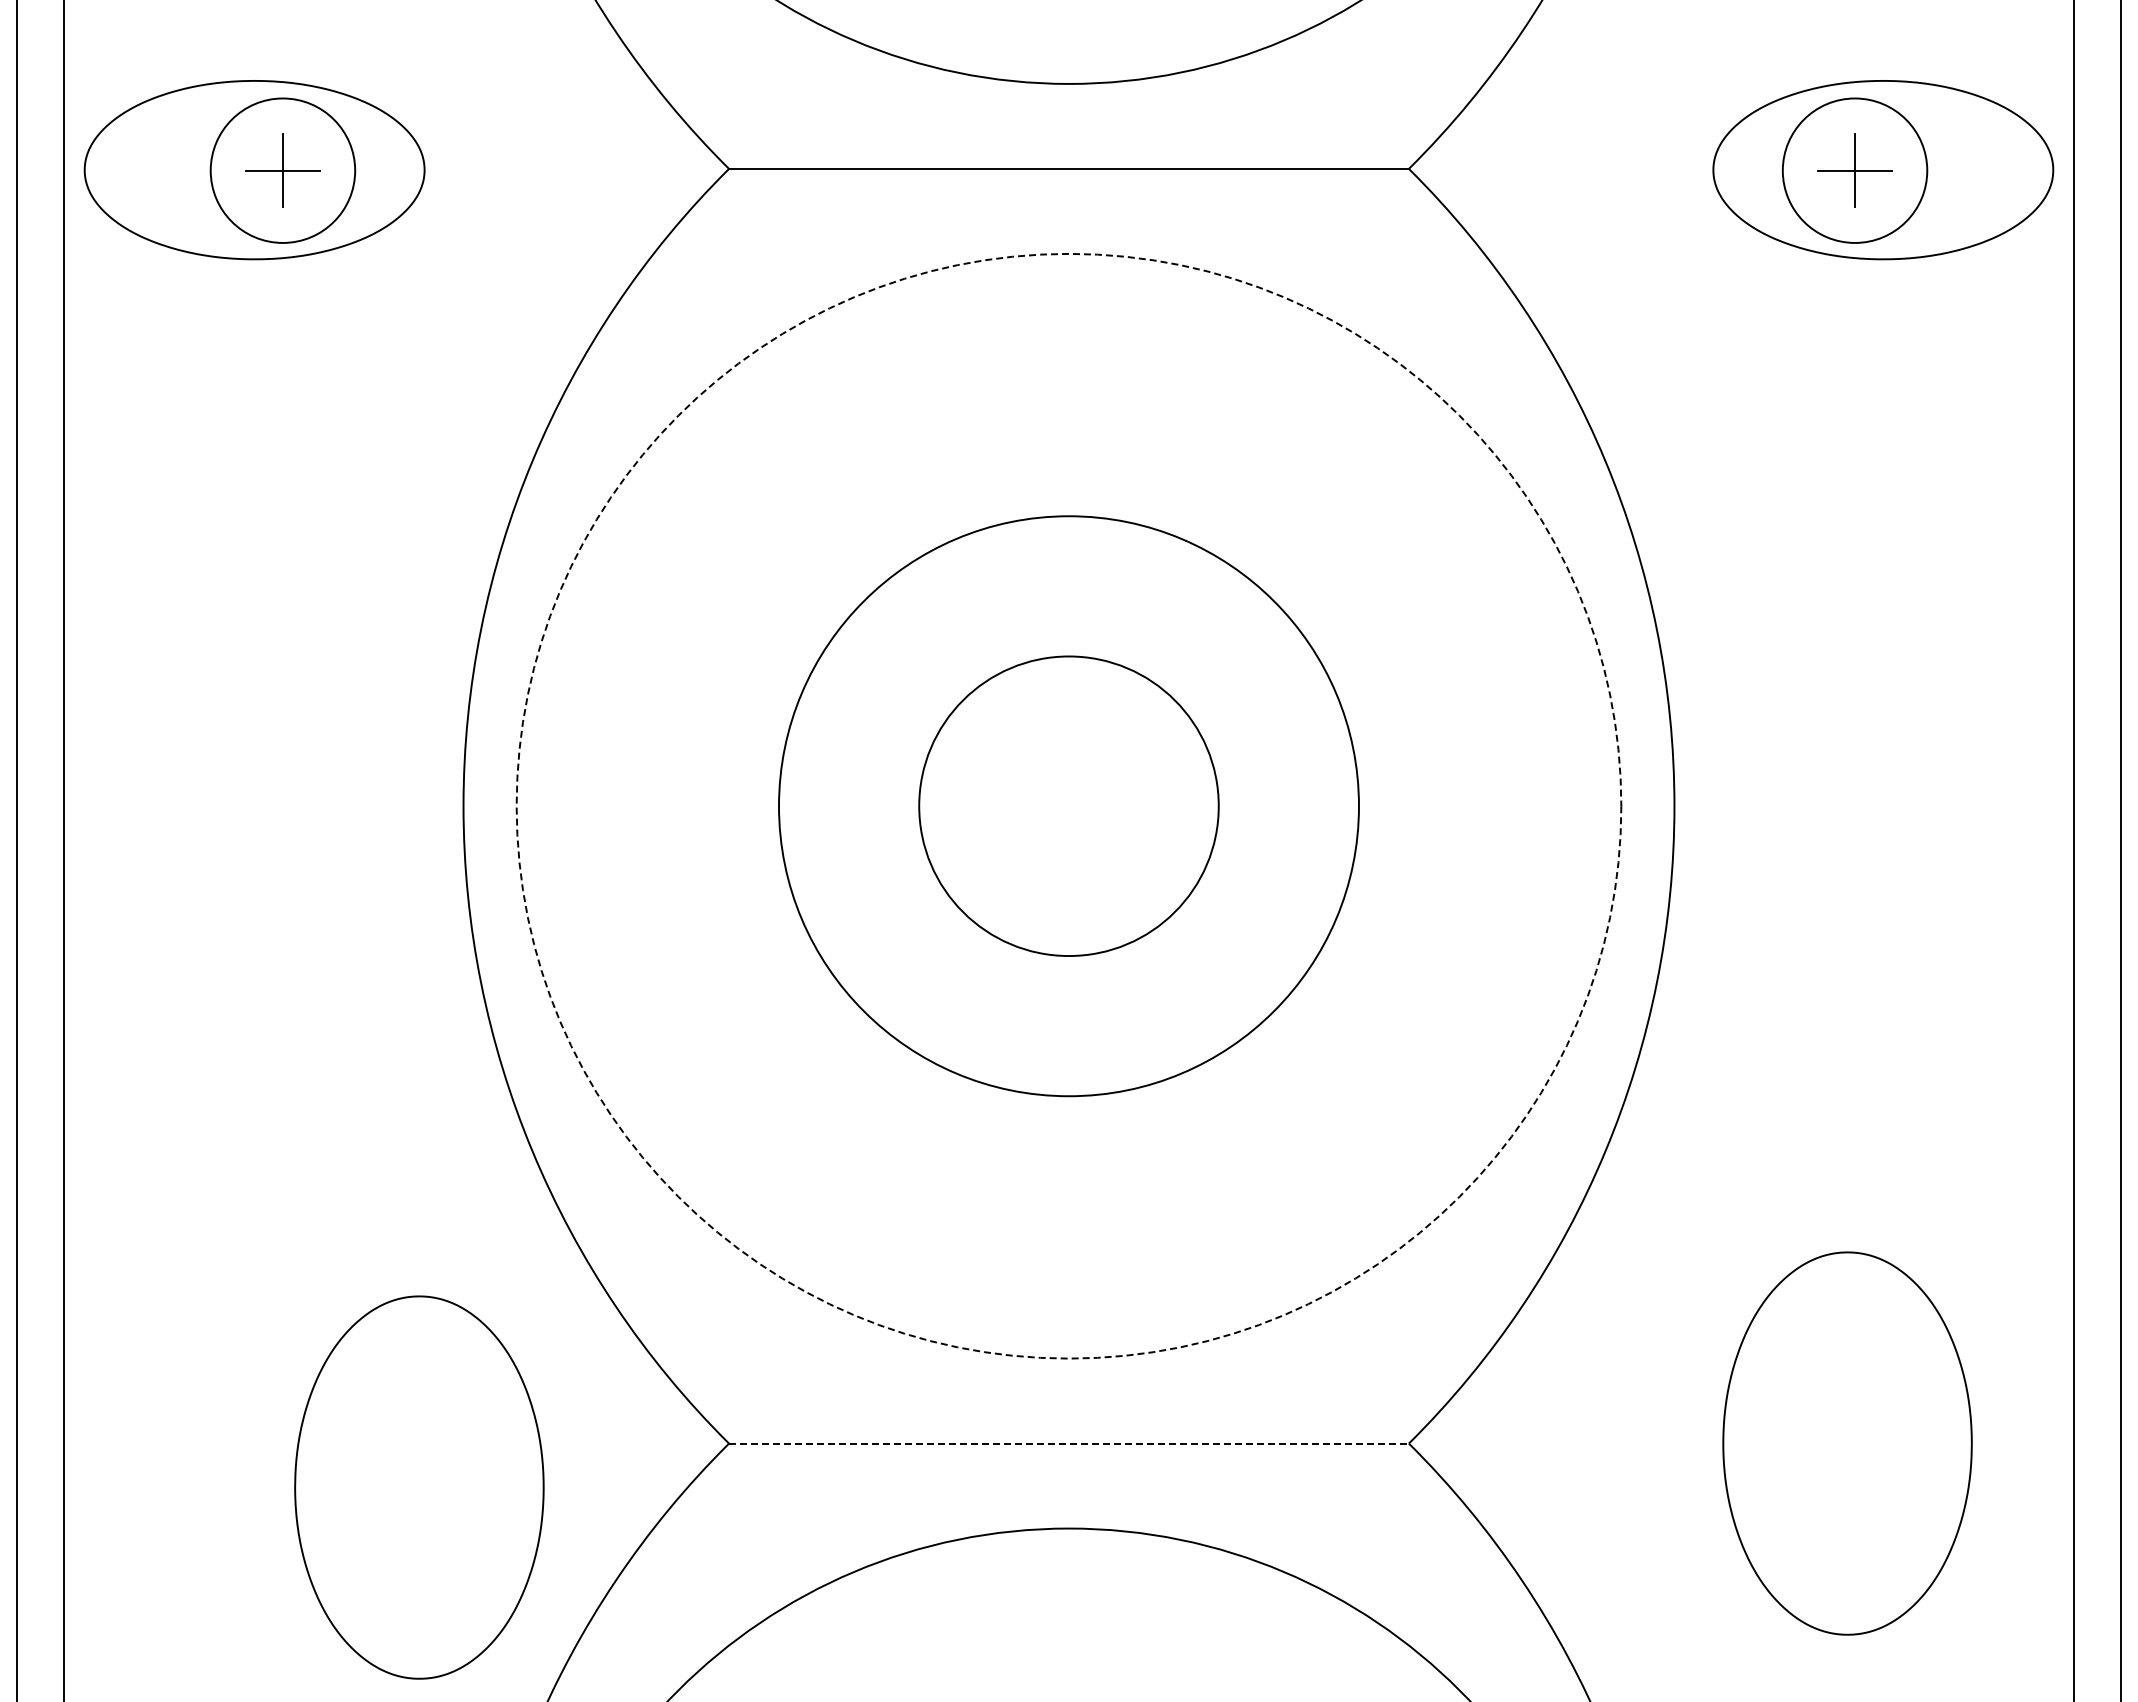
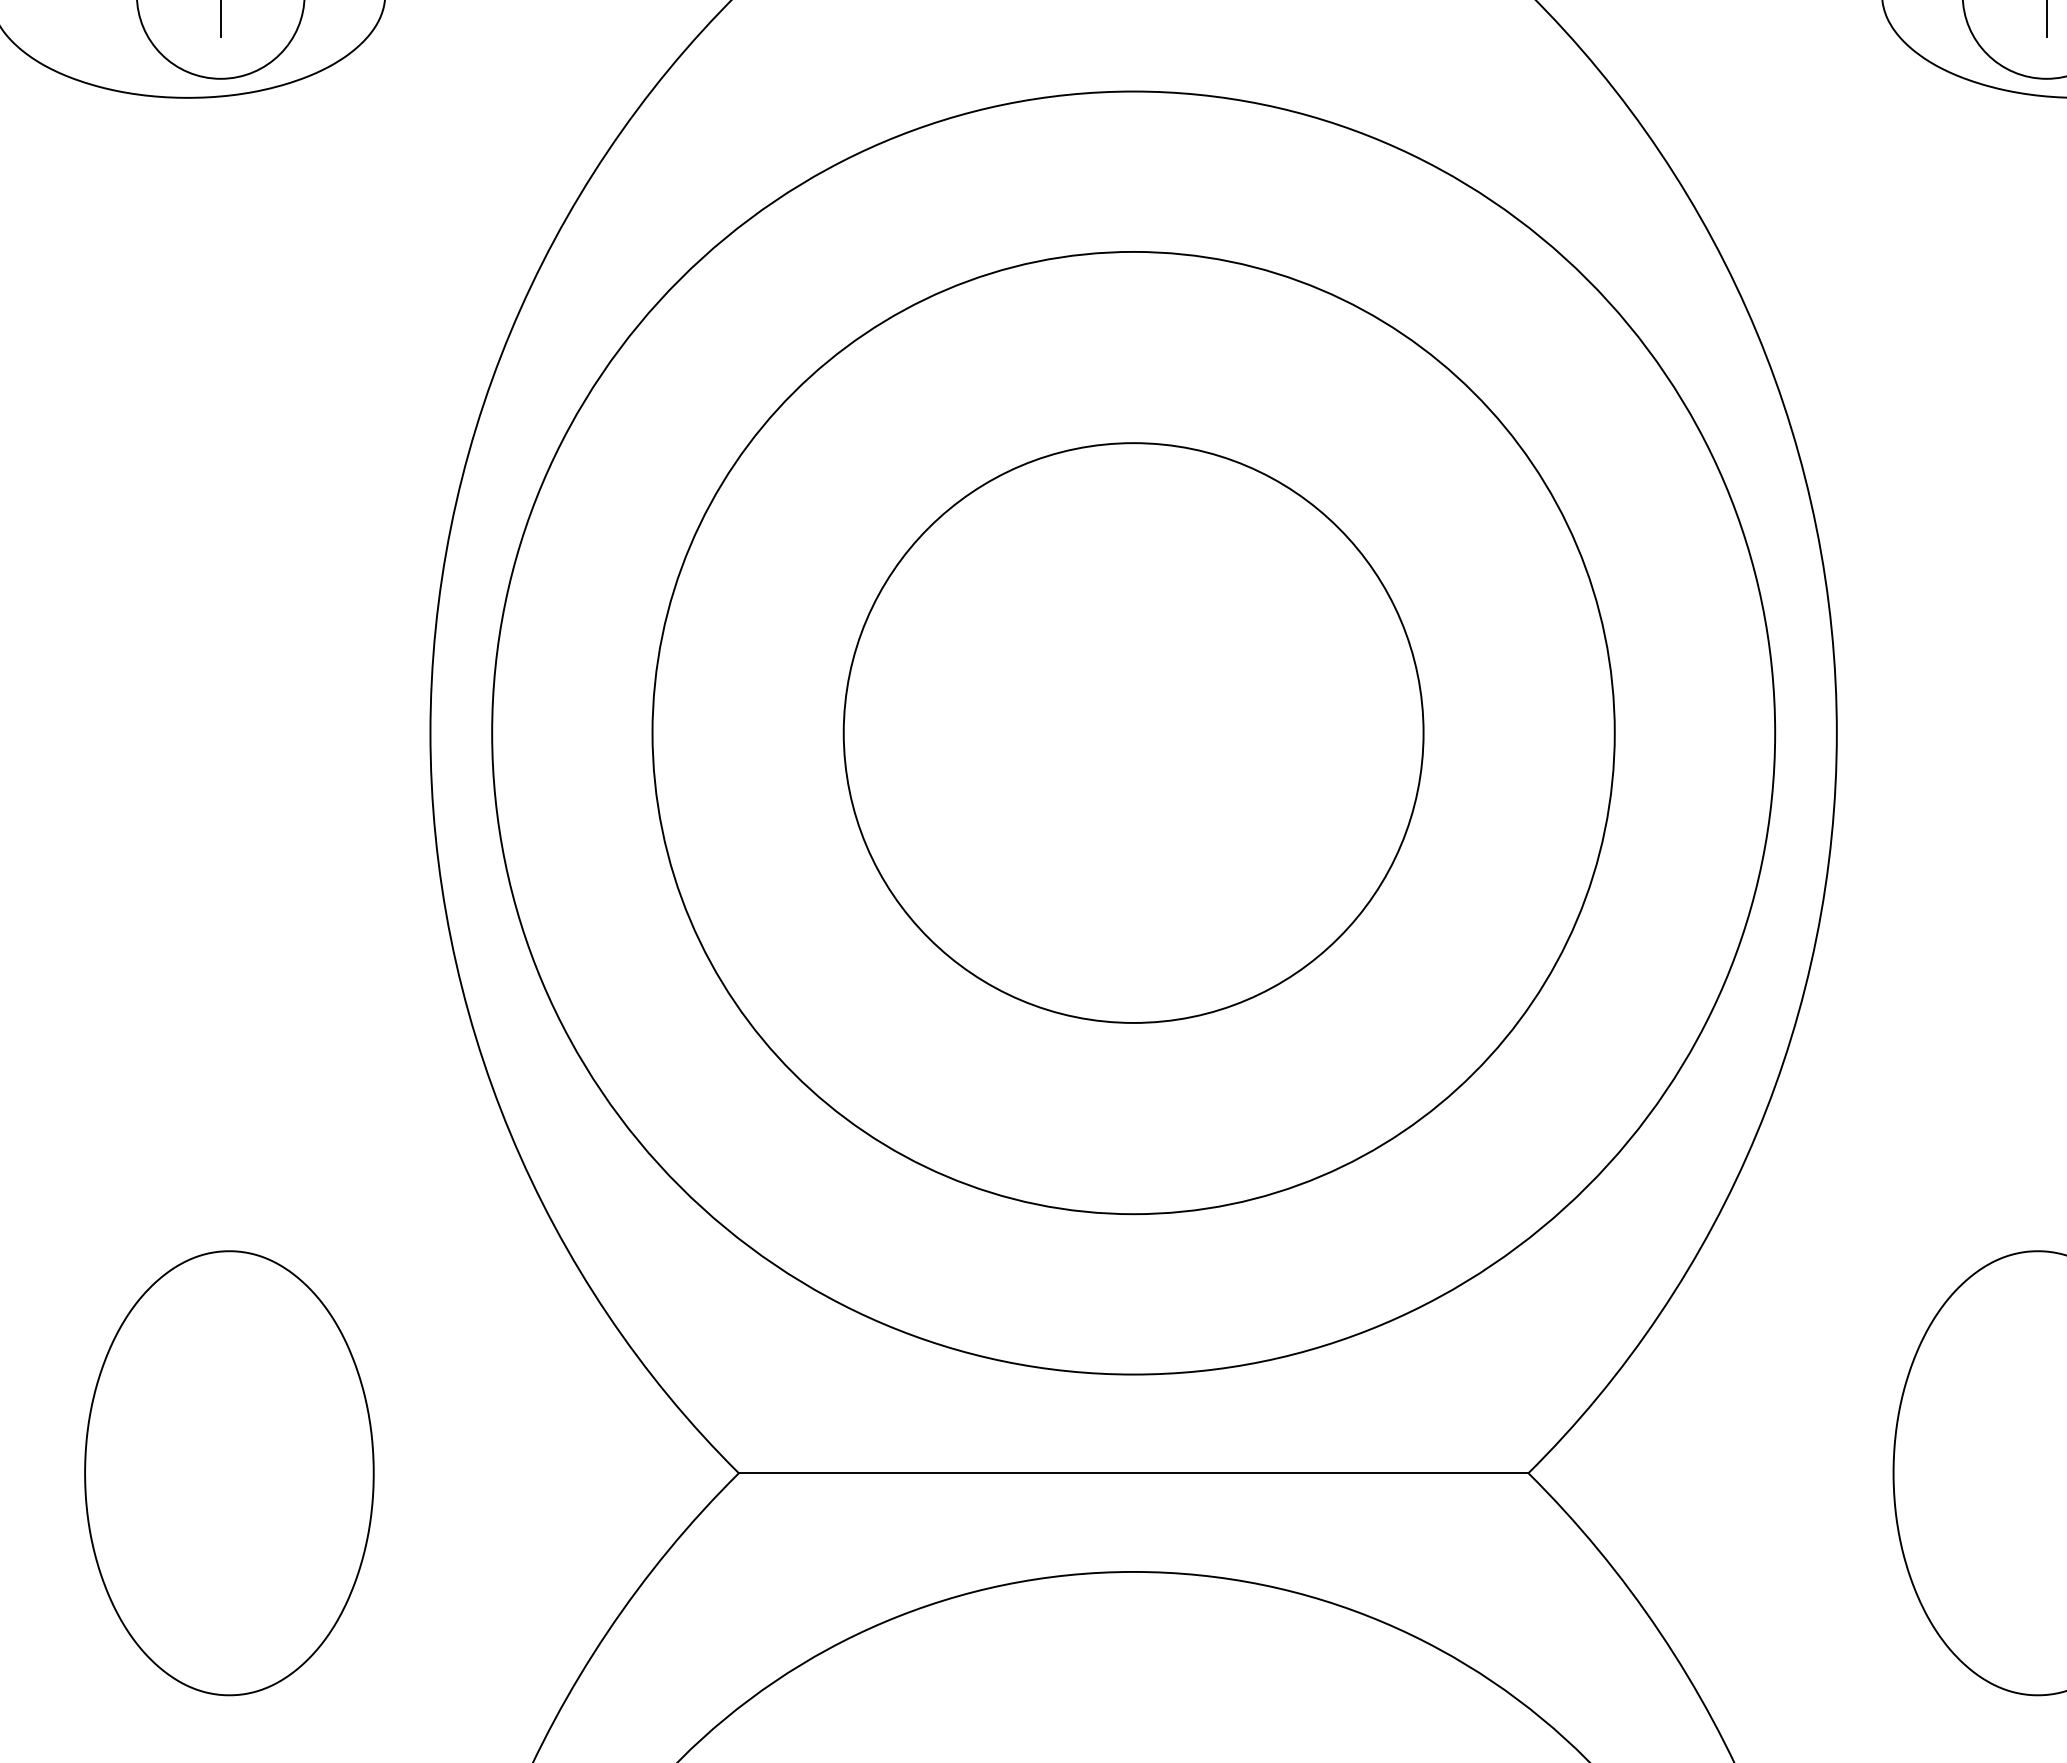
circle: (1068, 805) -> (1133, 732), dashed -> solid
circle: (1068, 805) -> (1133, 732), size x1.43
circle: (1068, 805) -> (1133, 732), size x1.67
line: (1069, 1443) -> (1134, 1473), dashed -> solid
part: (419, 1487) -> (229, 1473), moved

